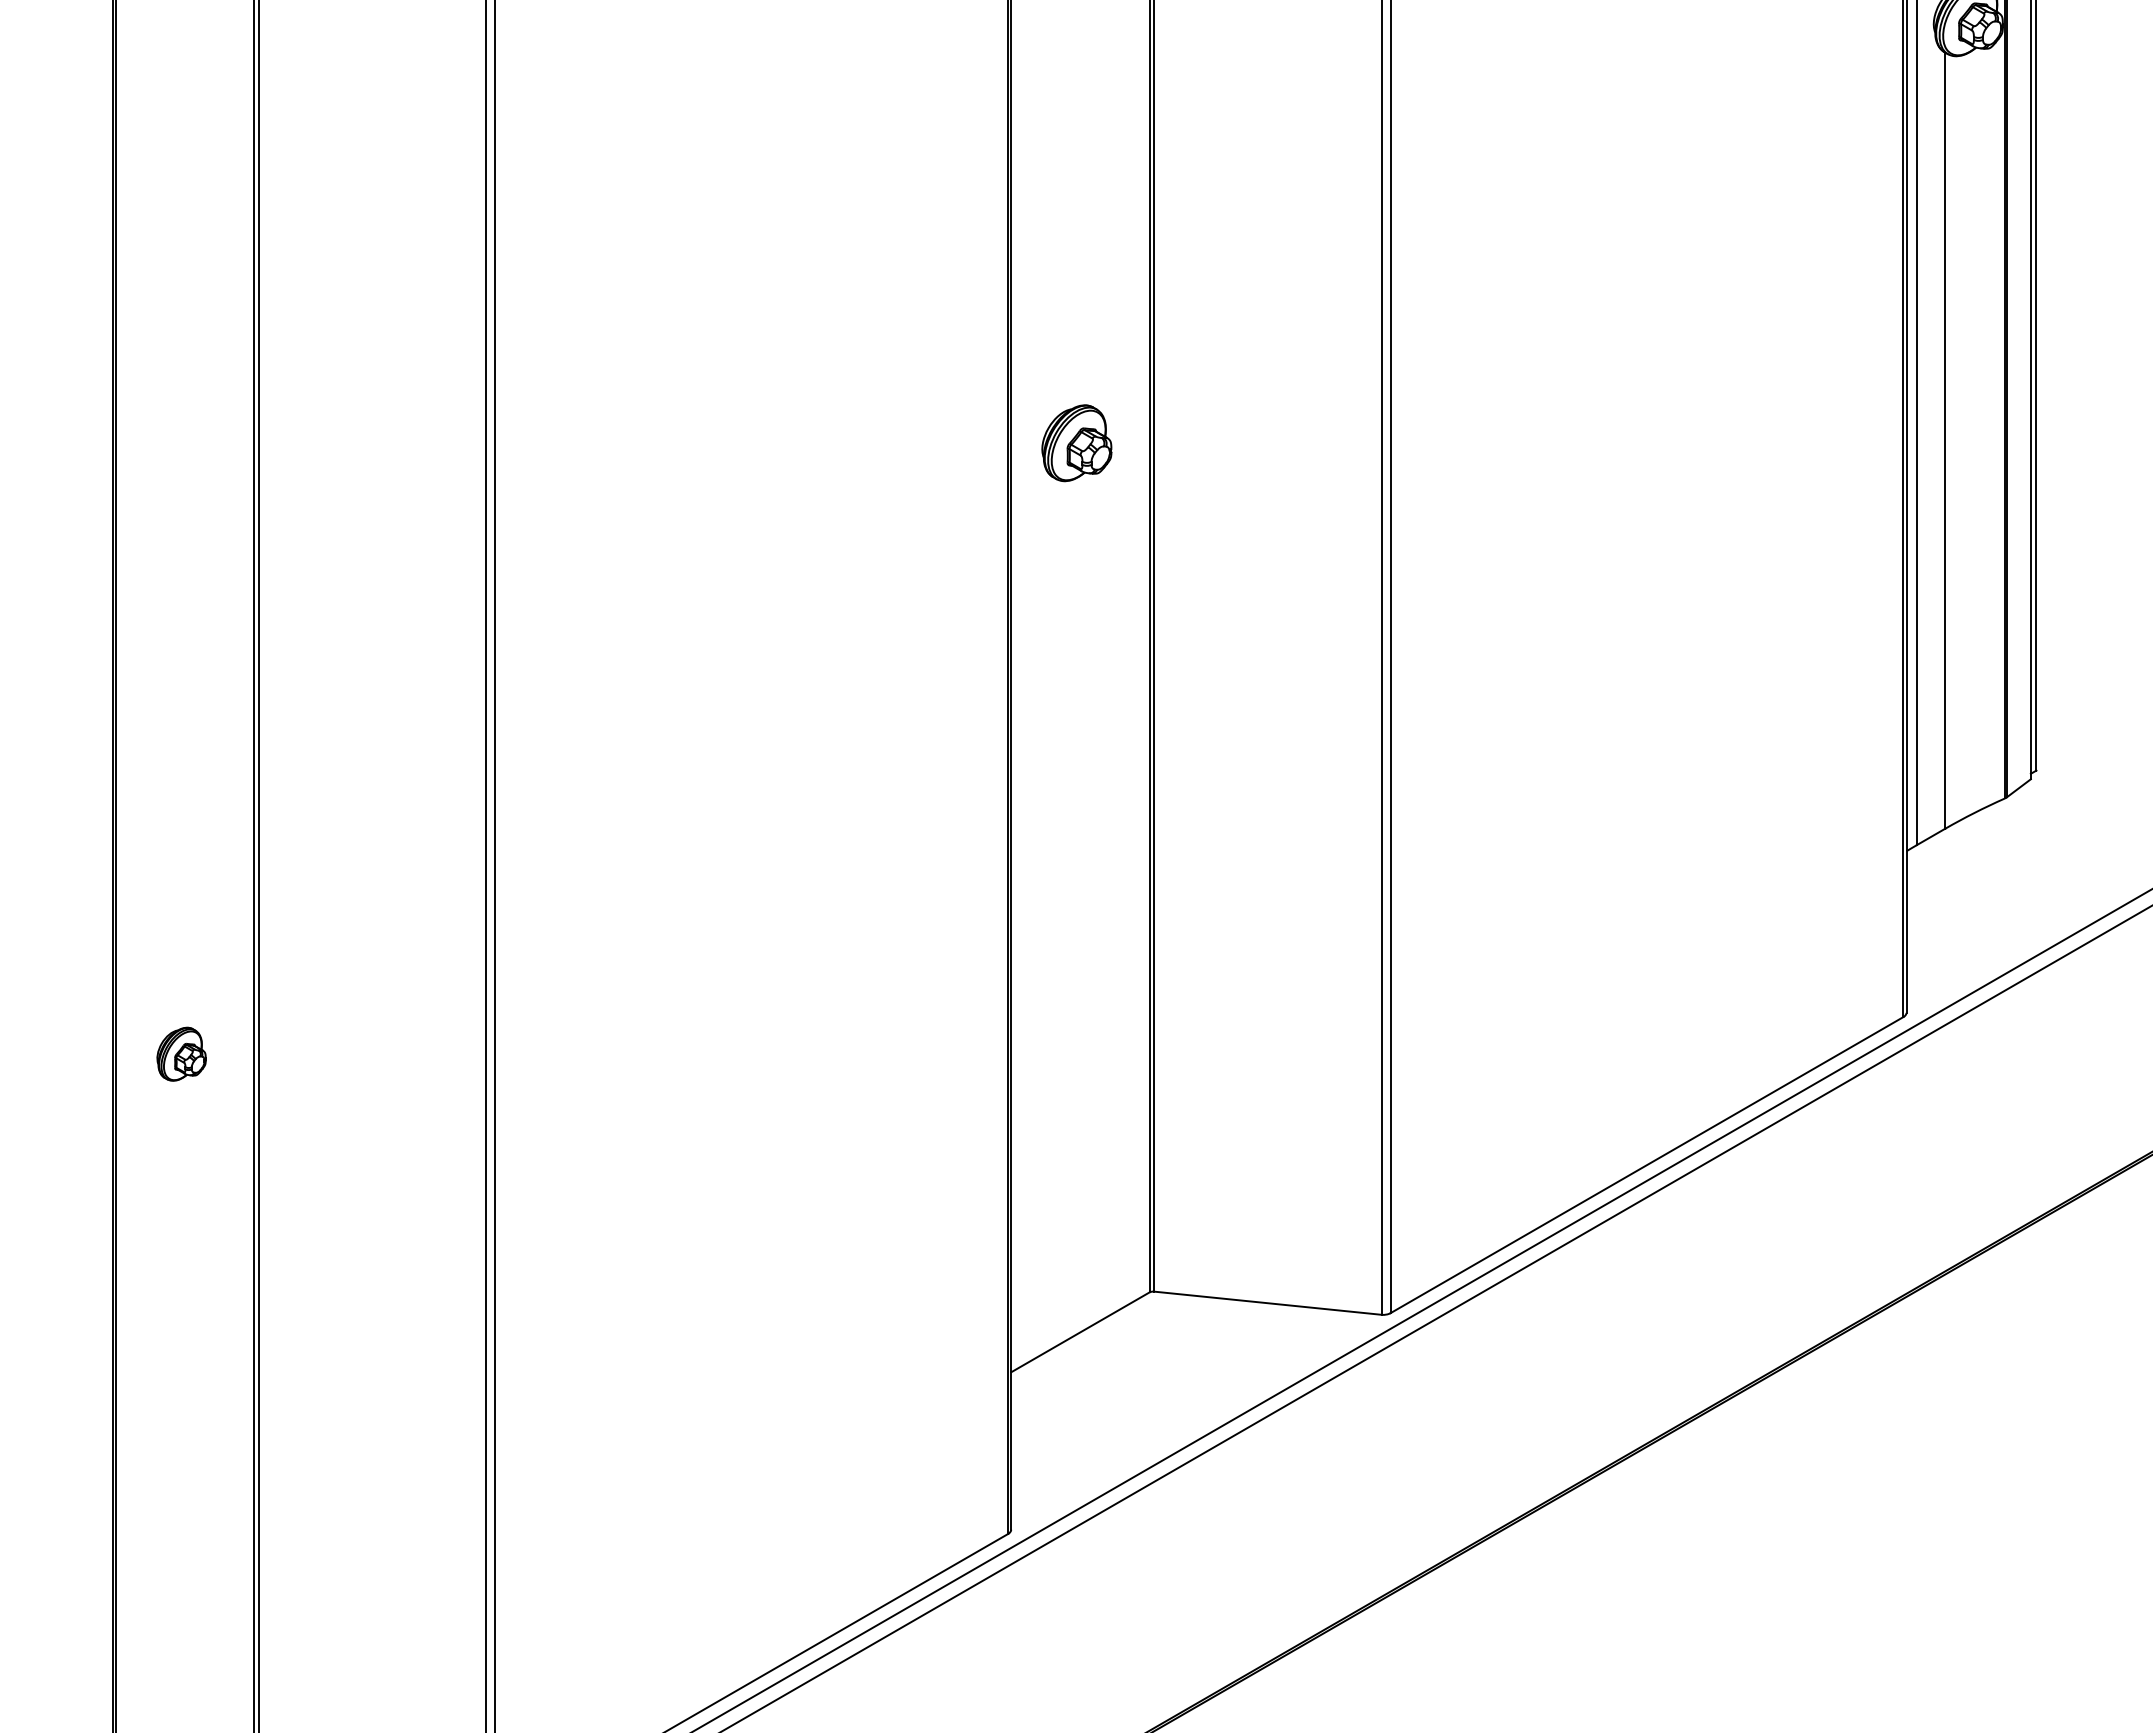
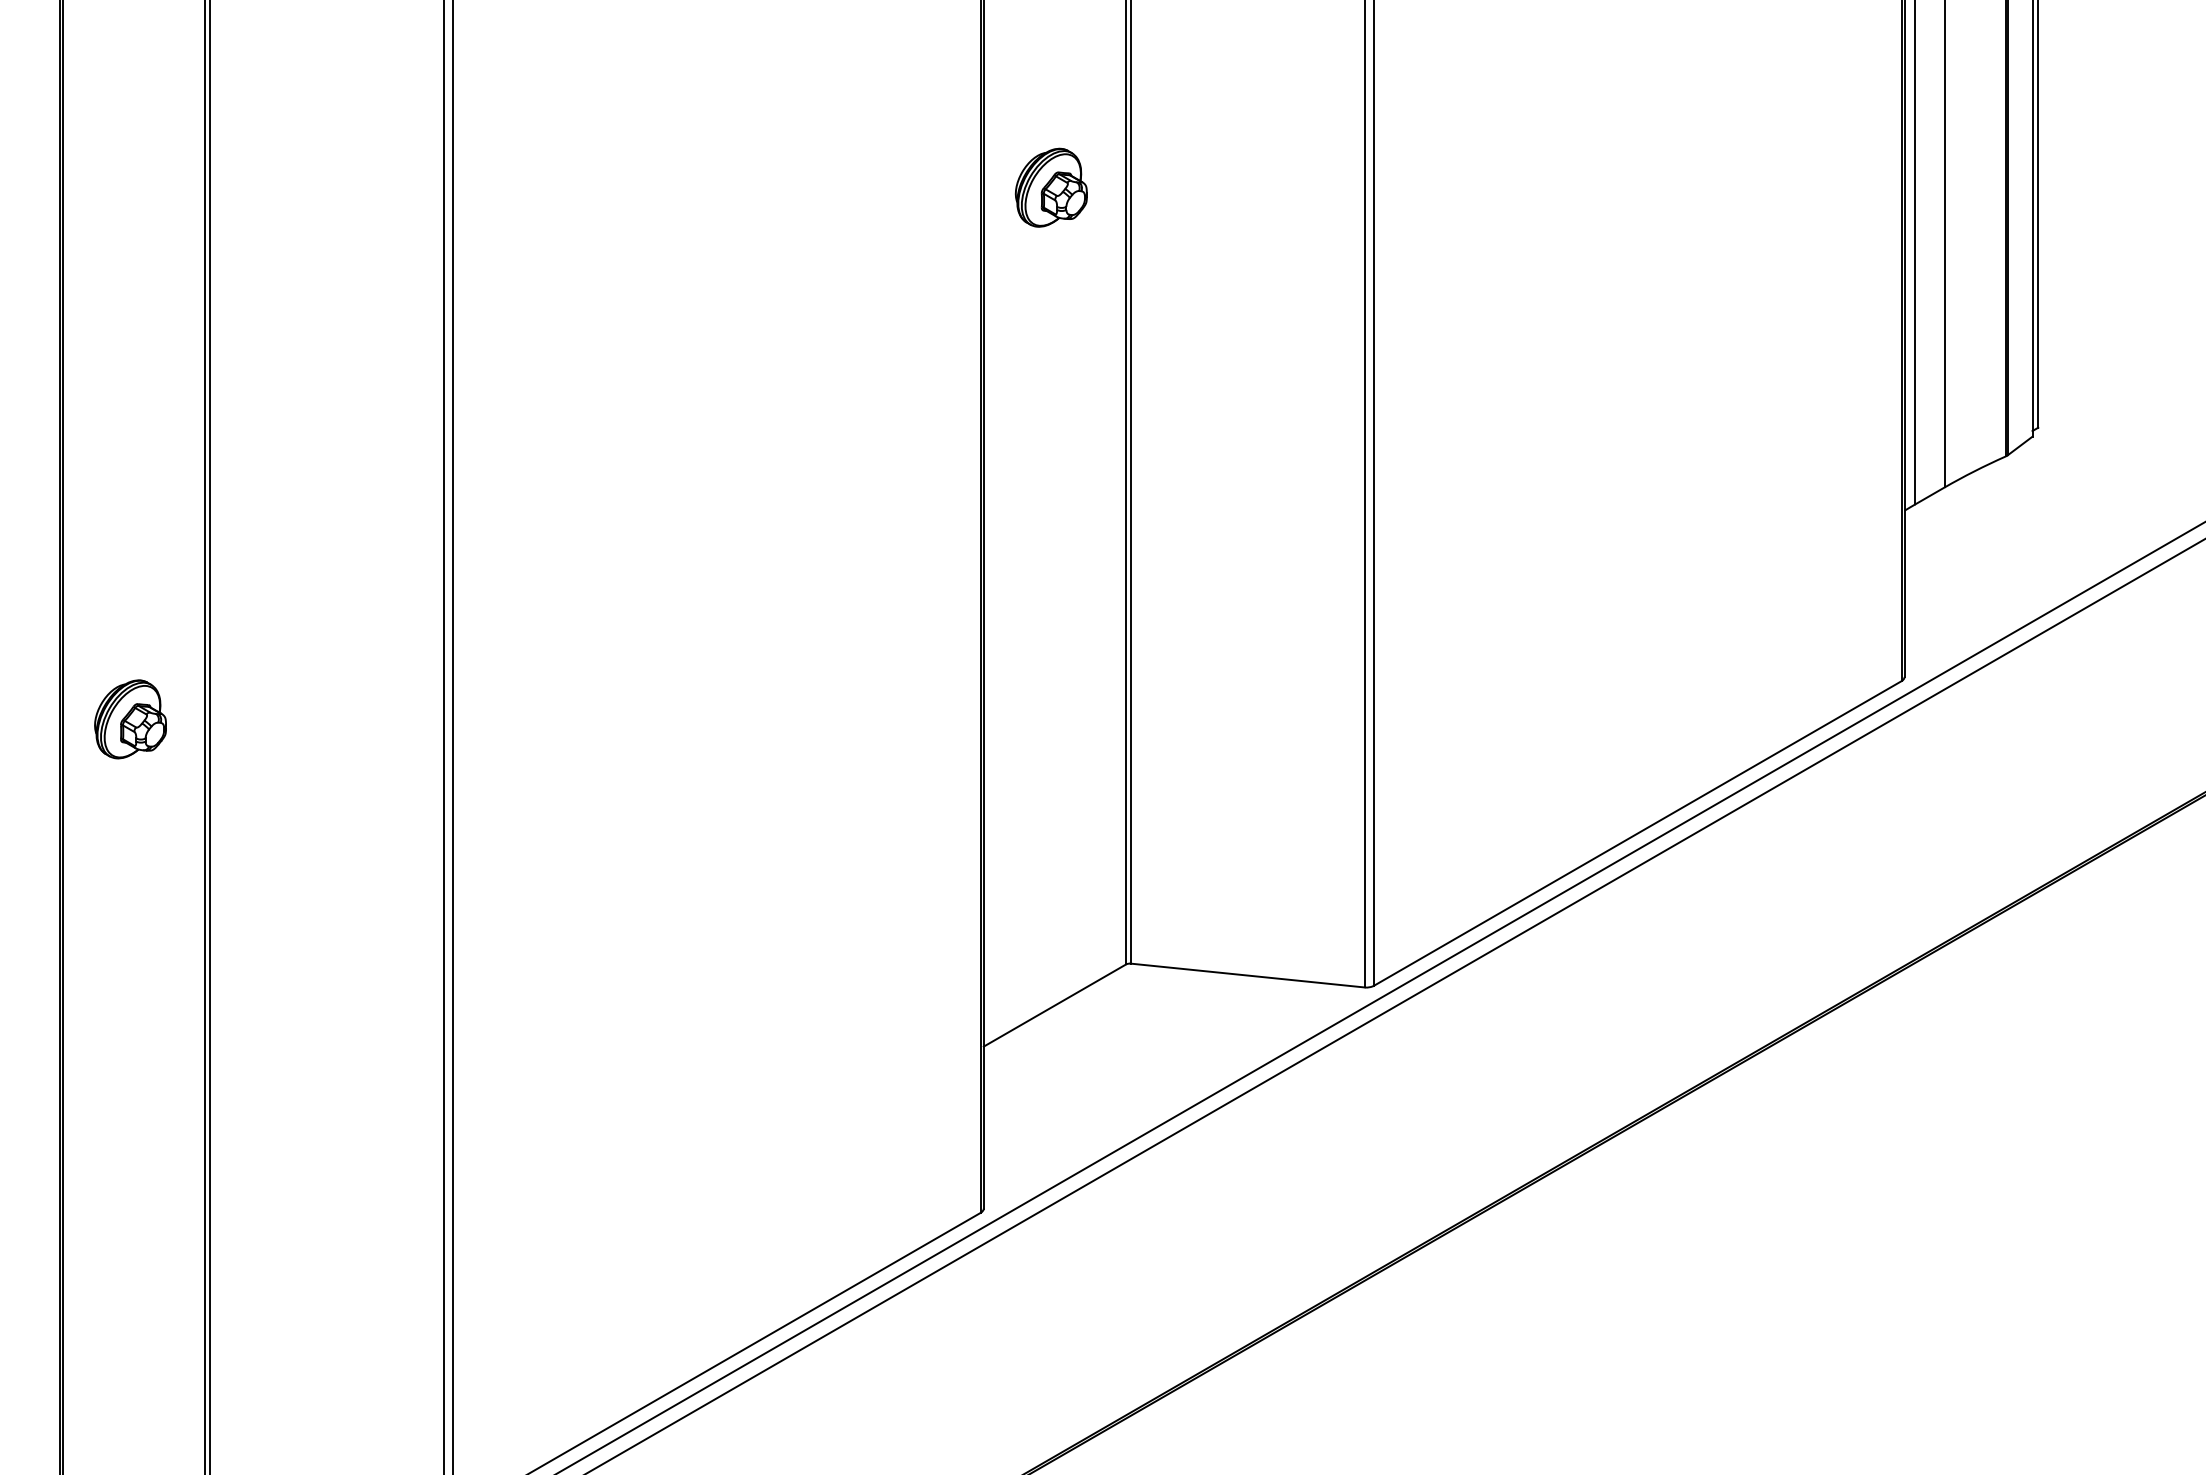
part: (1076, 443) -> (1050, 188), moved
part: (181, 1054) -> (130, 719), size x1.43

